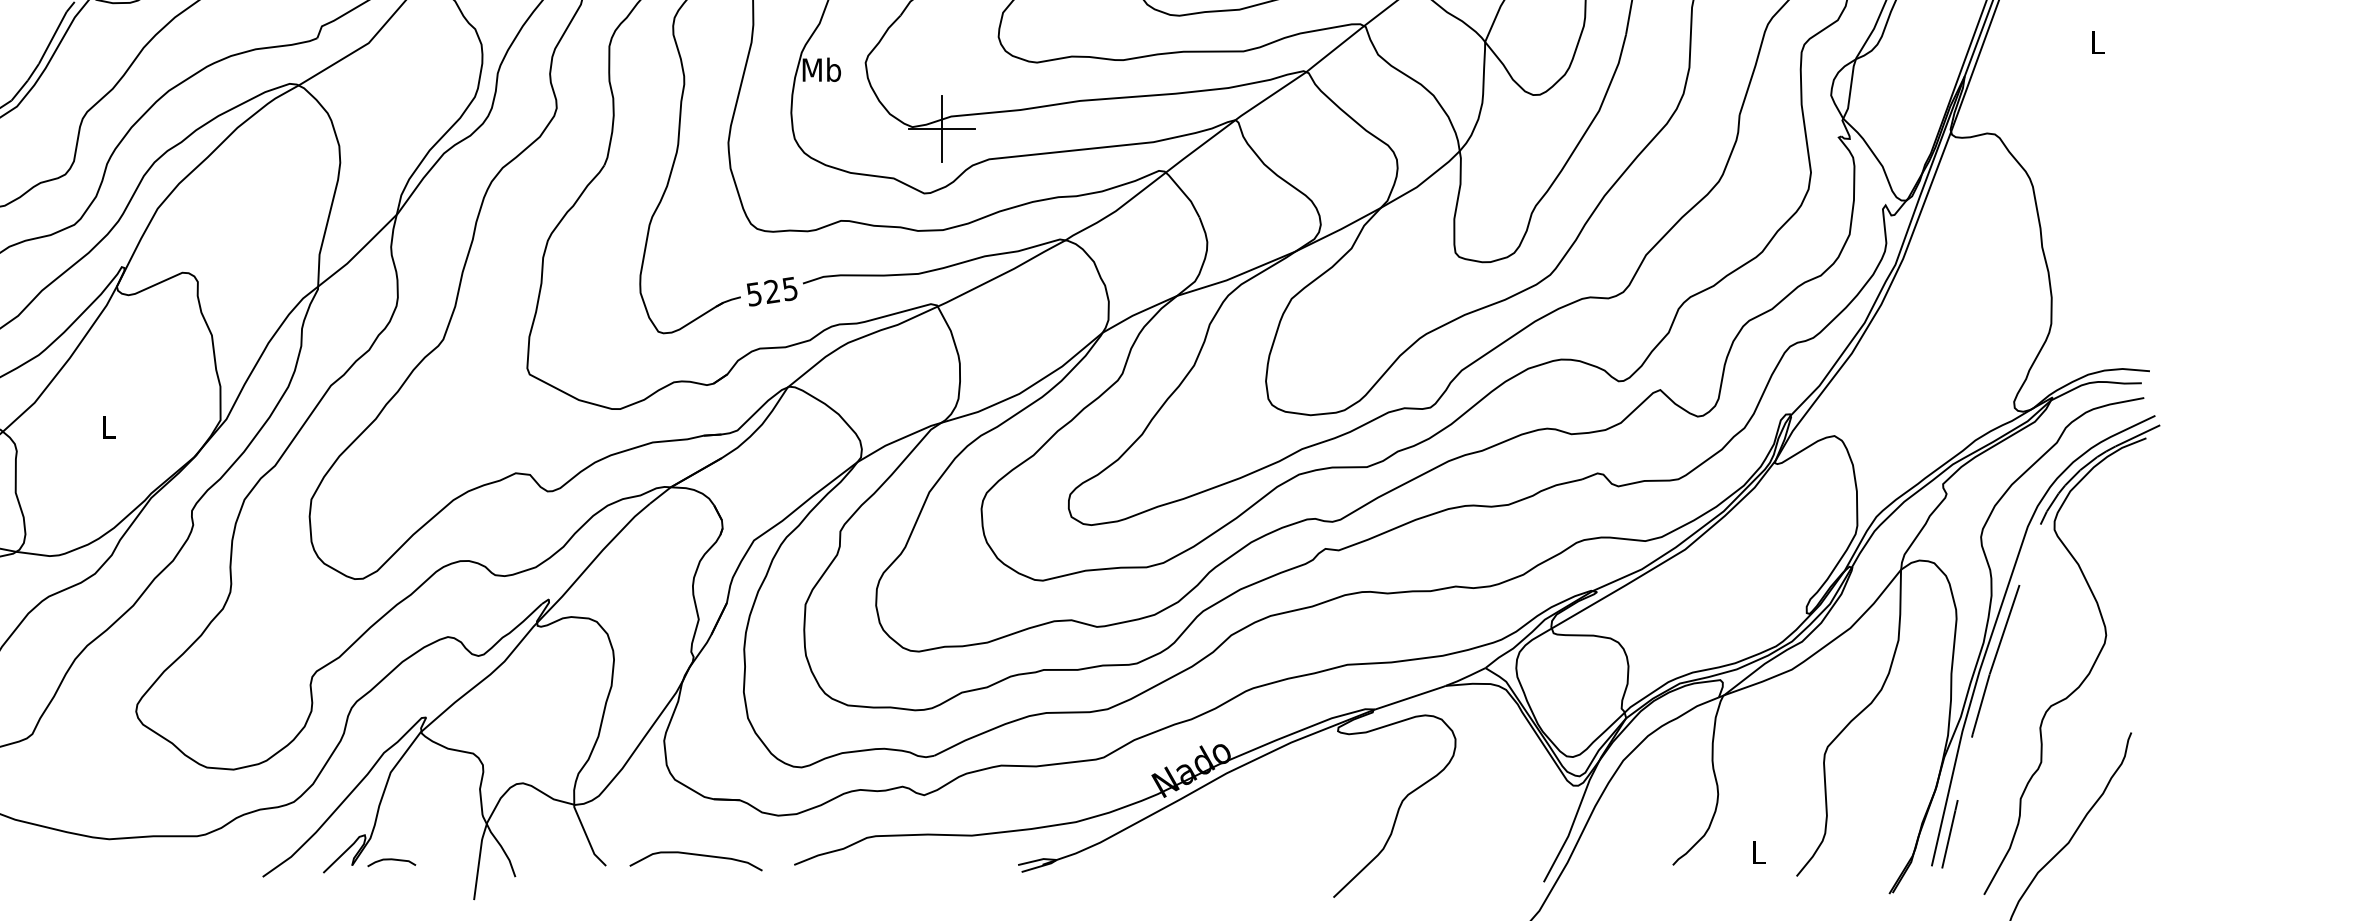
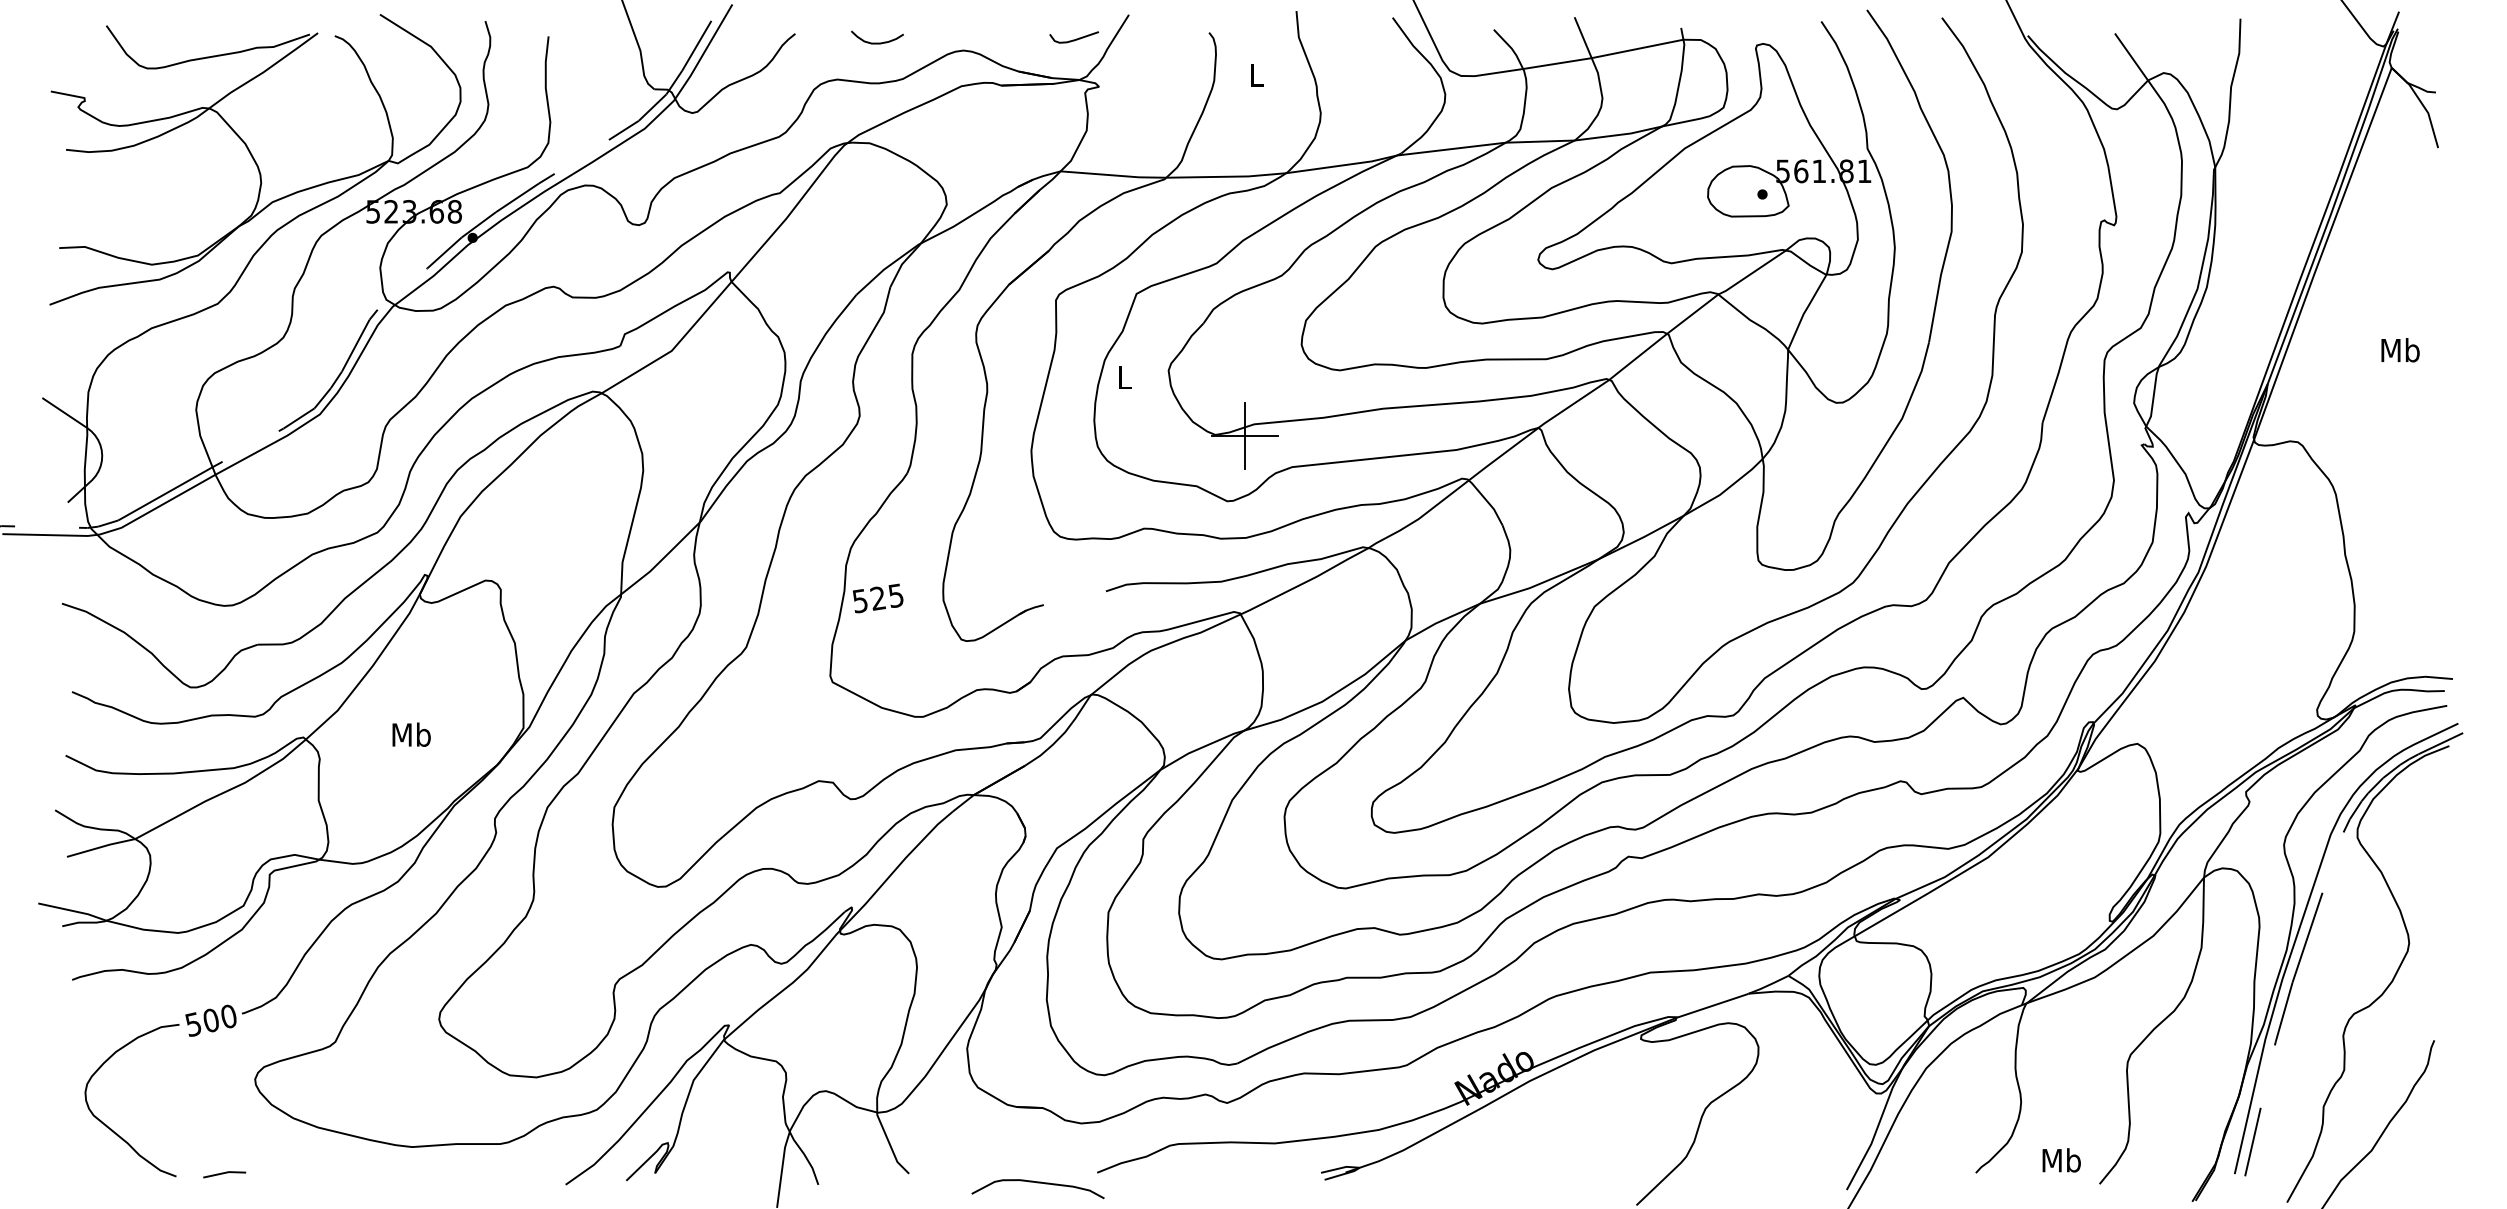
text: (2097, 42) -> (2400, 350), L -> Mb
text: (821, 69) -> (1124, 377), Mb -> L
text: (772, 291) -> (878, 598), moved
text: (108, 426) -> (411, 734), L -> Mb
text: (1758, 852) -> (2061, 1160), L -> Mb
curve: (695, 855) -> (1037, 1183), moved
curve: (392, 860) -> (695, 1168), removed

